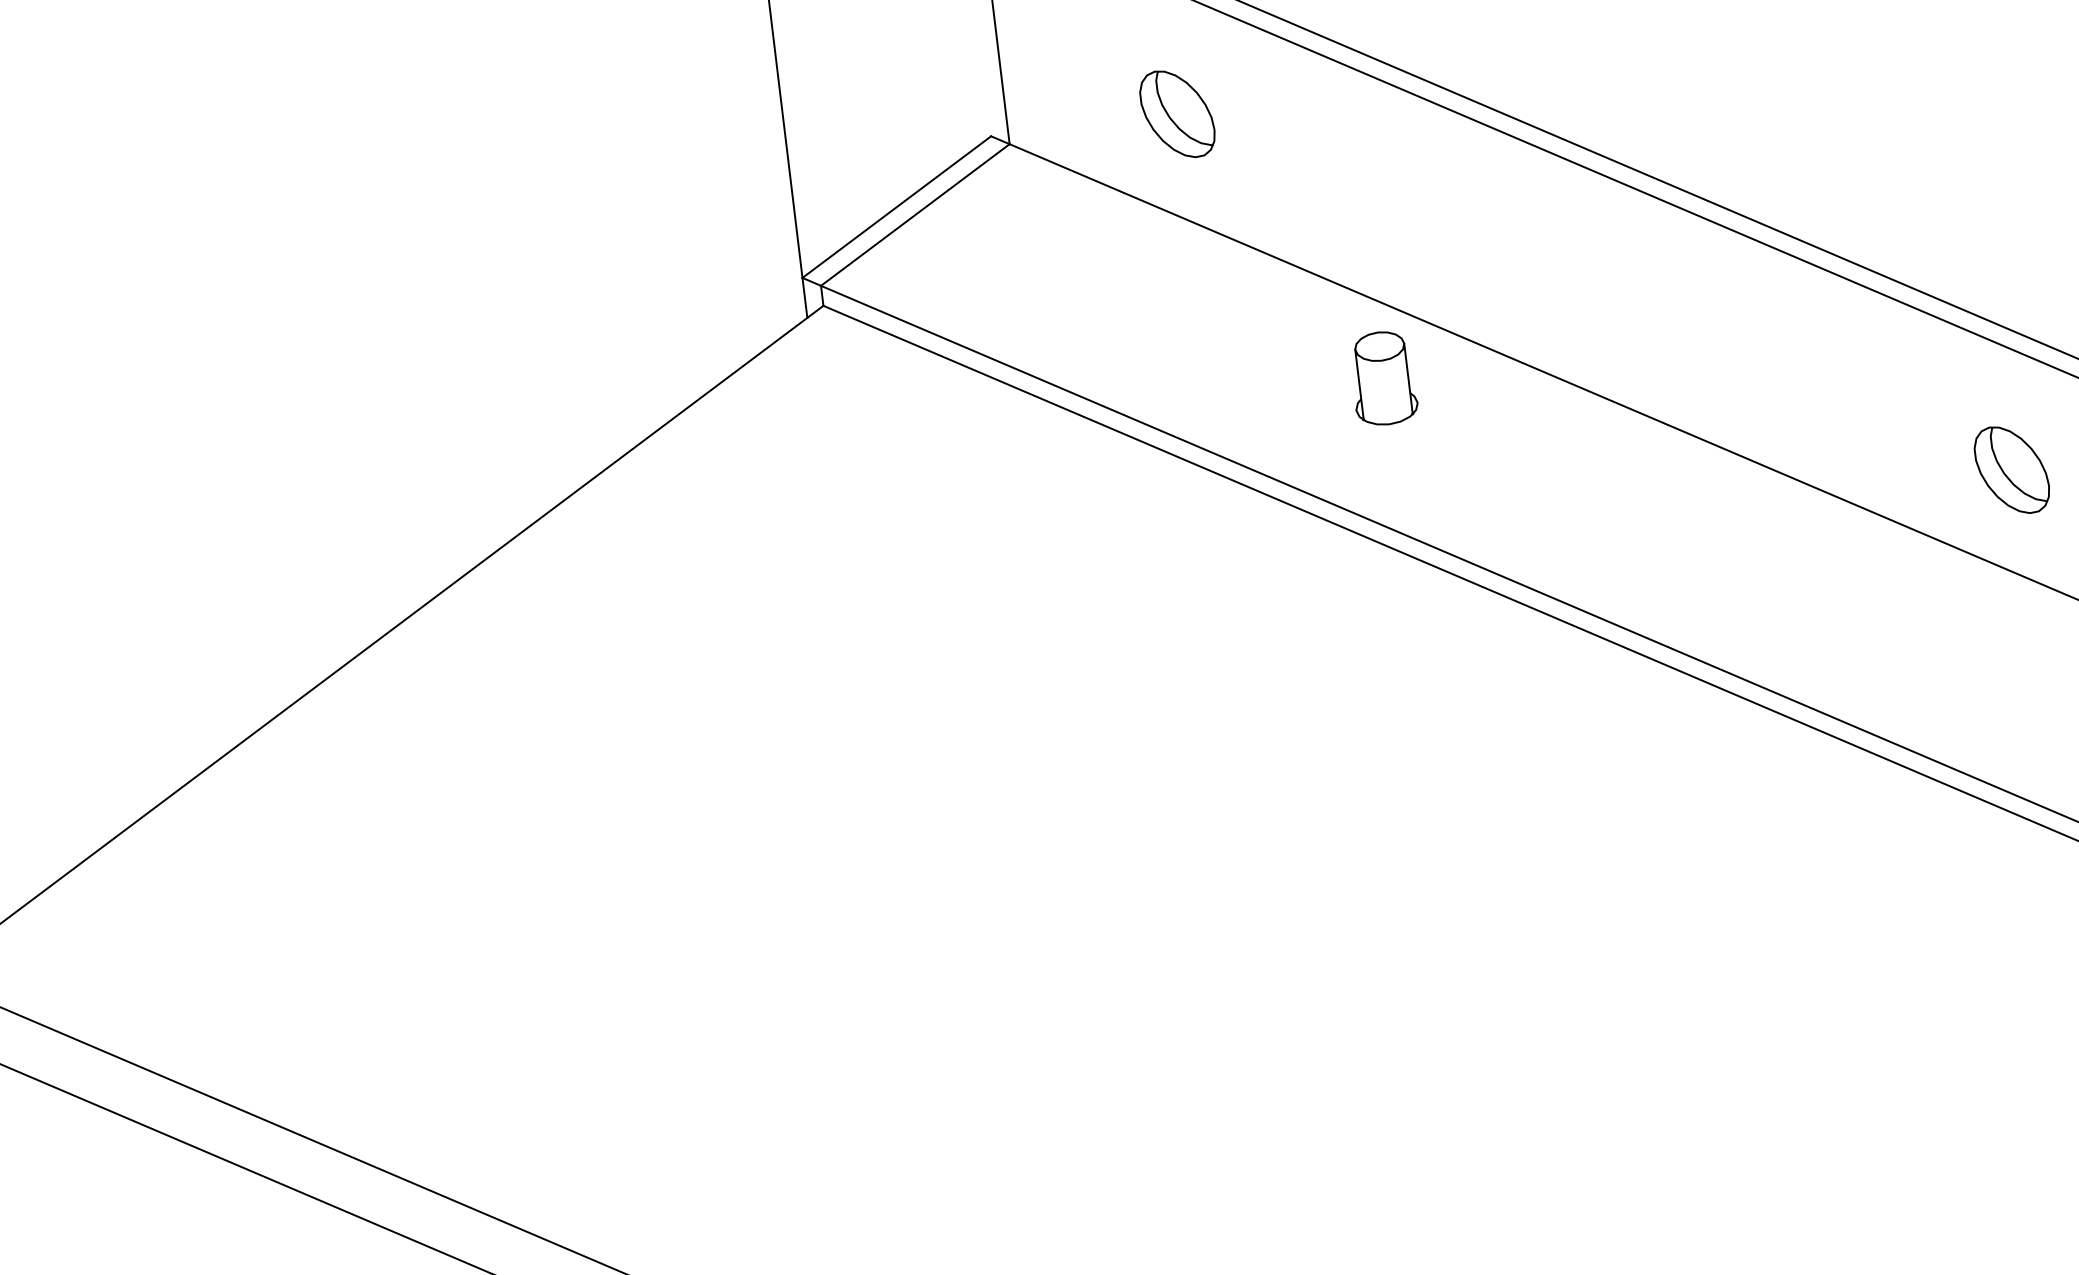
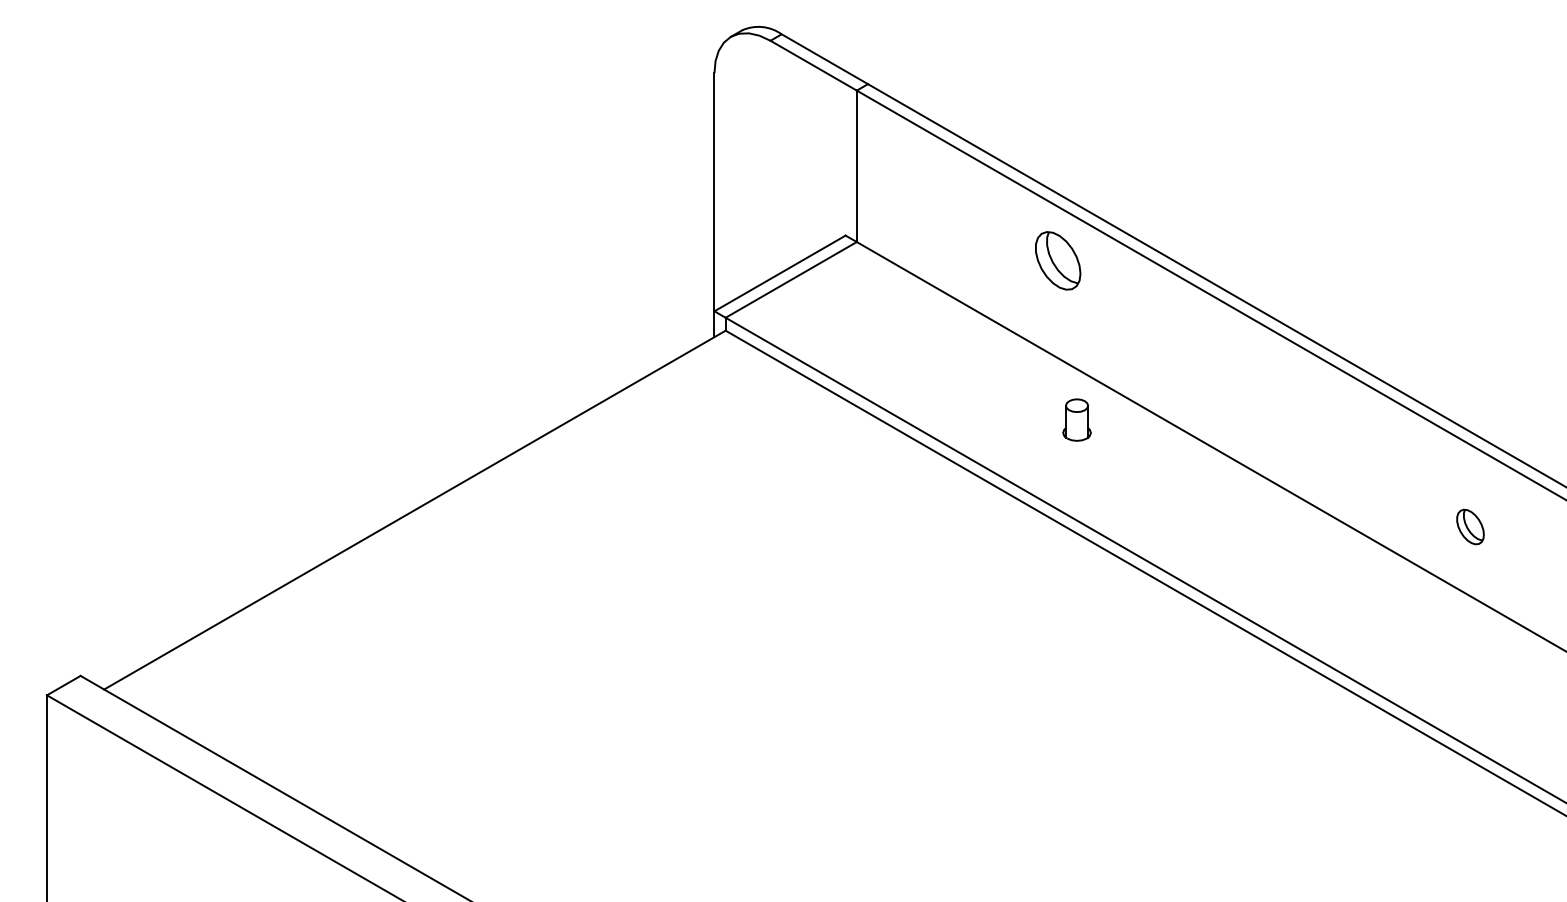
part: (1178, 113) -> (1058, 260), moved
part: (1382, 377) -> (1076, 419), size x0.7
part: (2011, 469) -> (1470, 526), size x0.6

